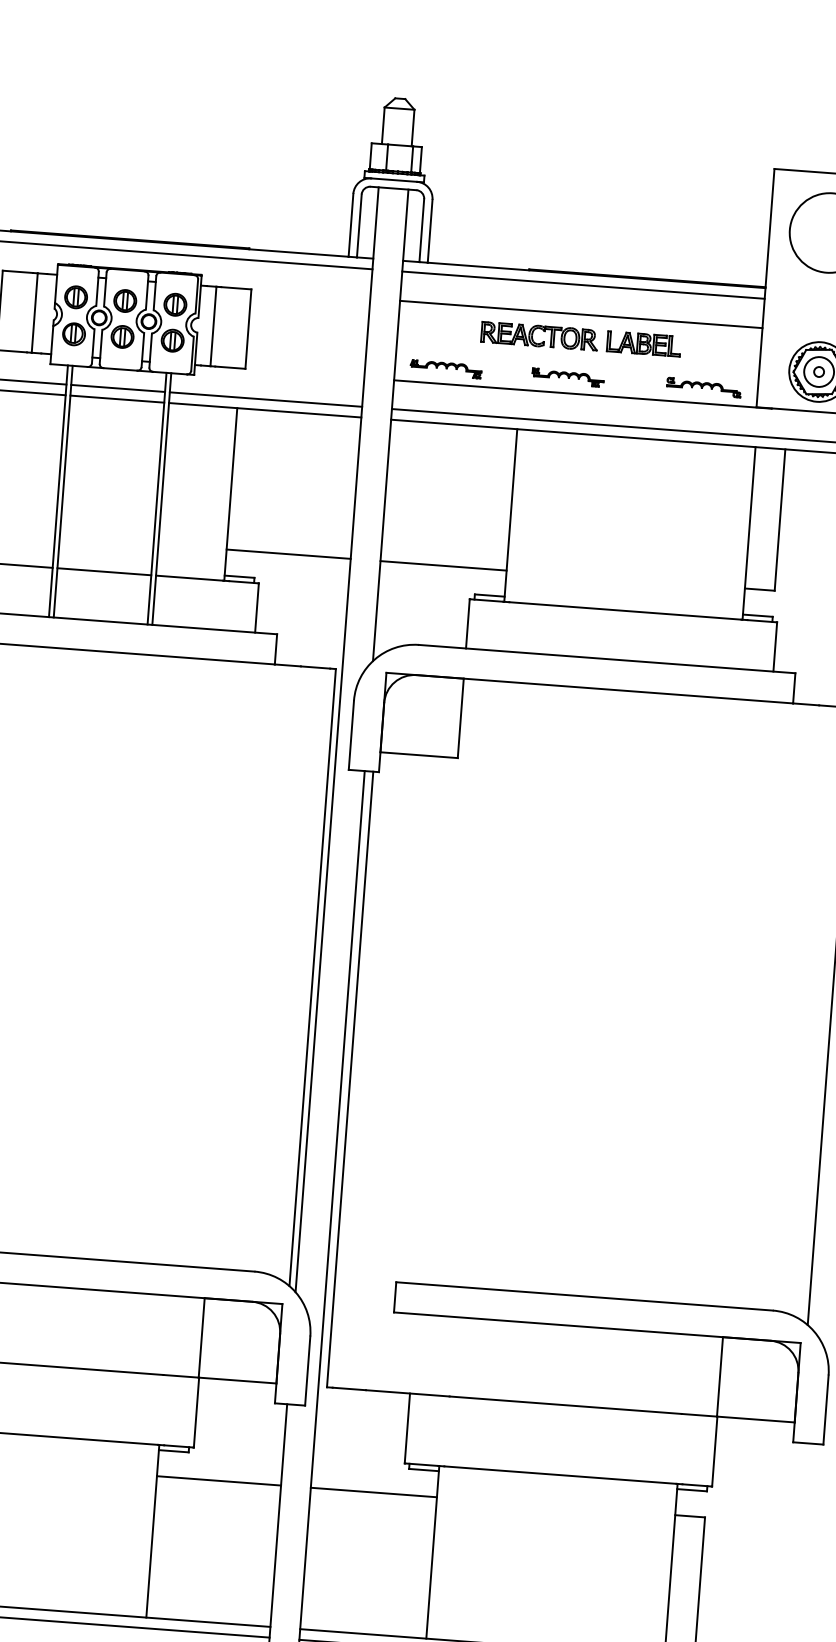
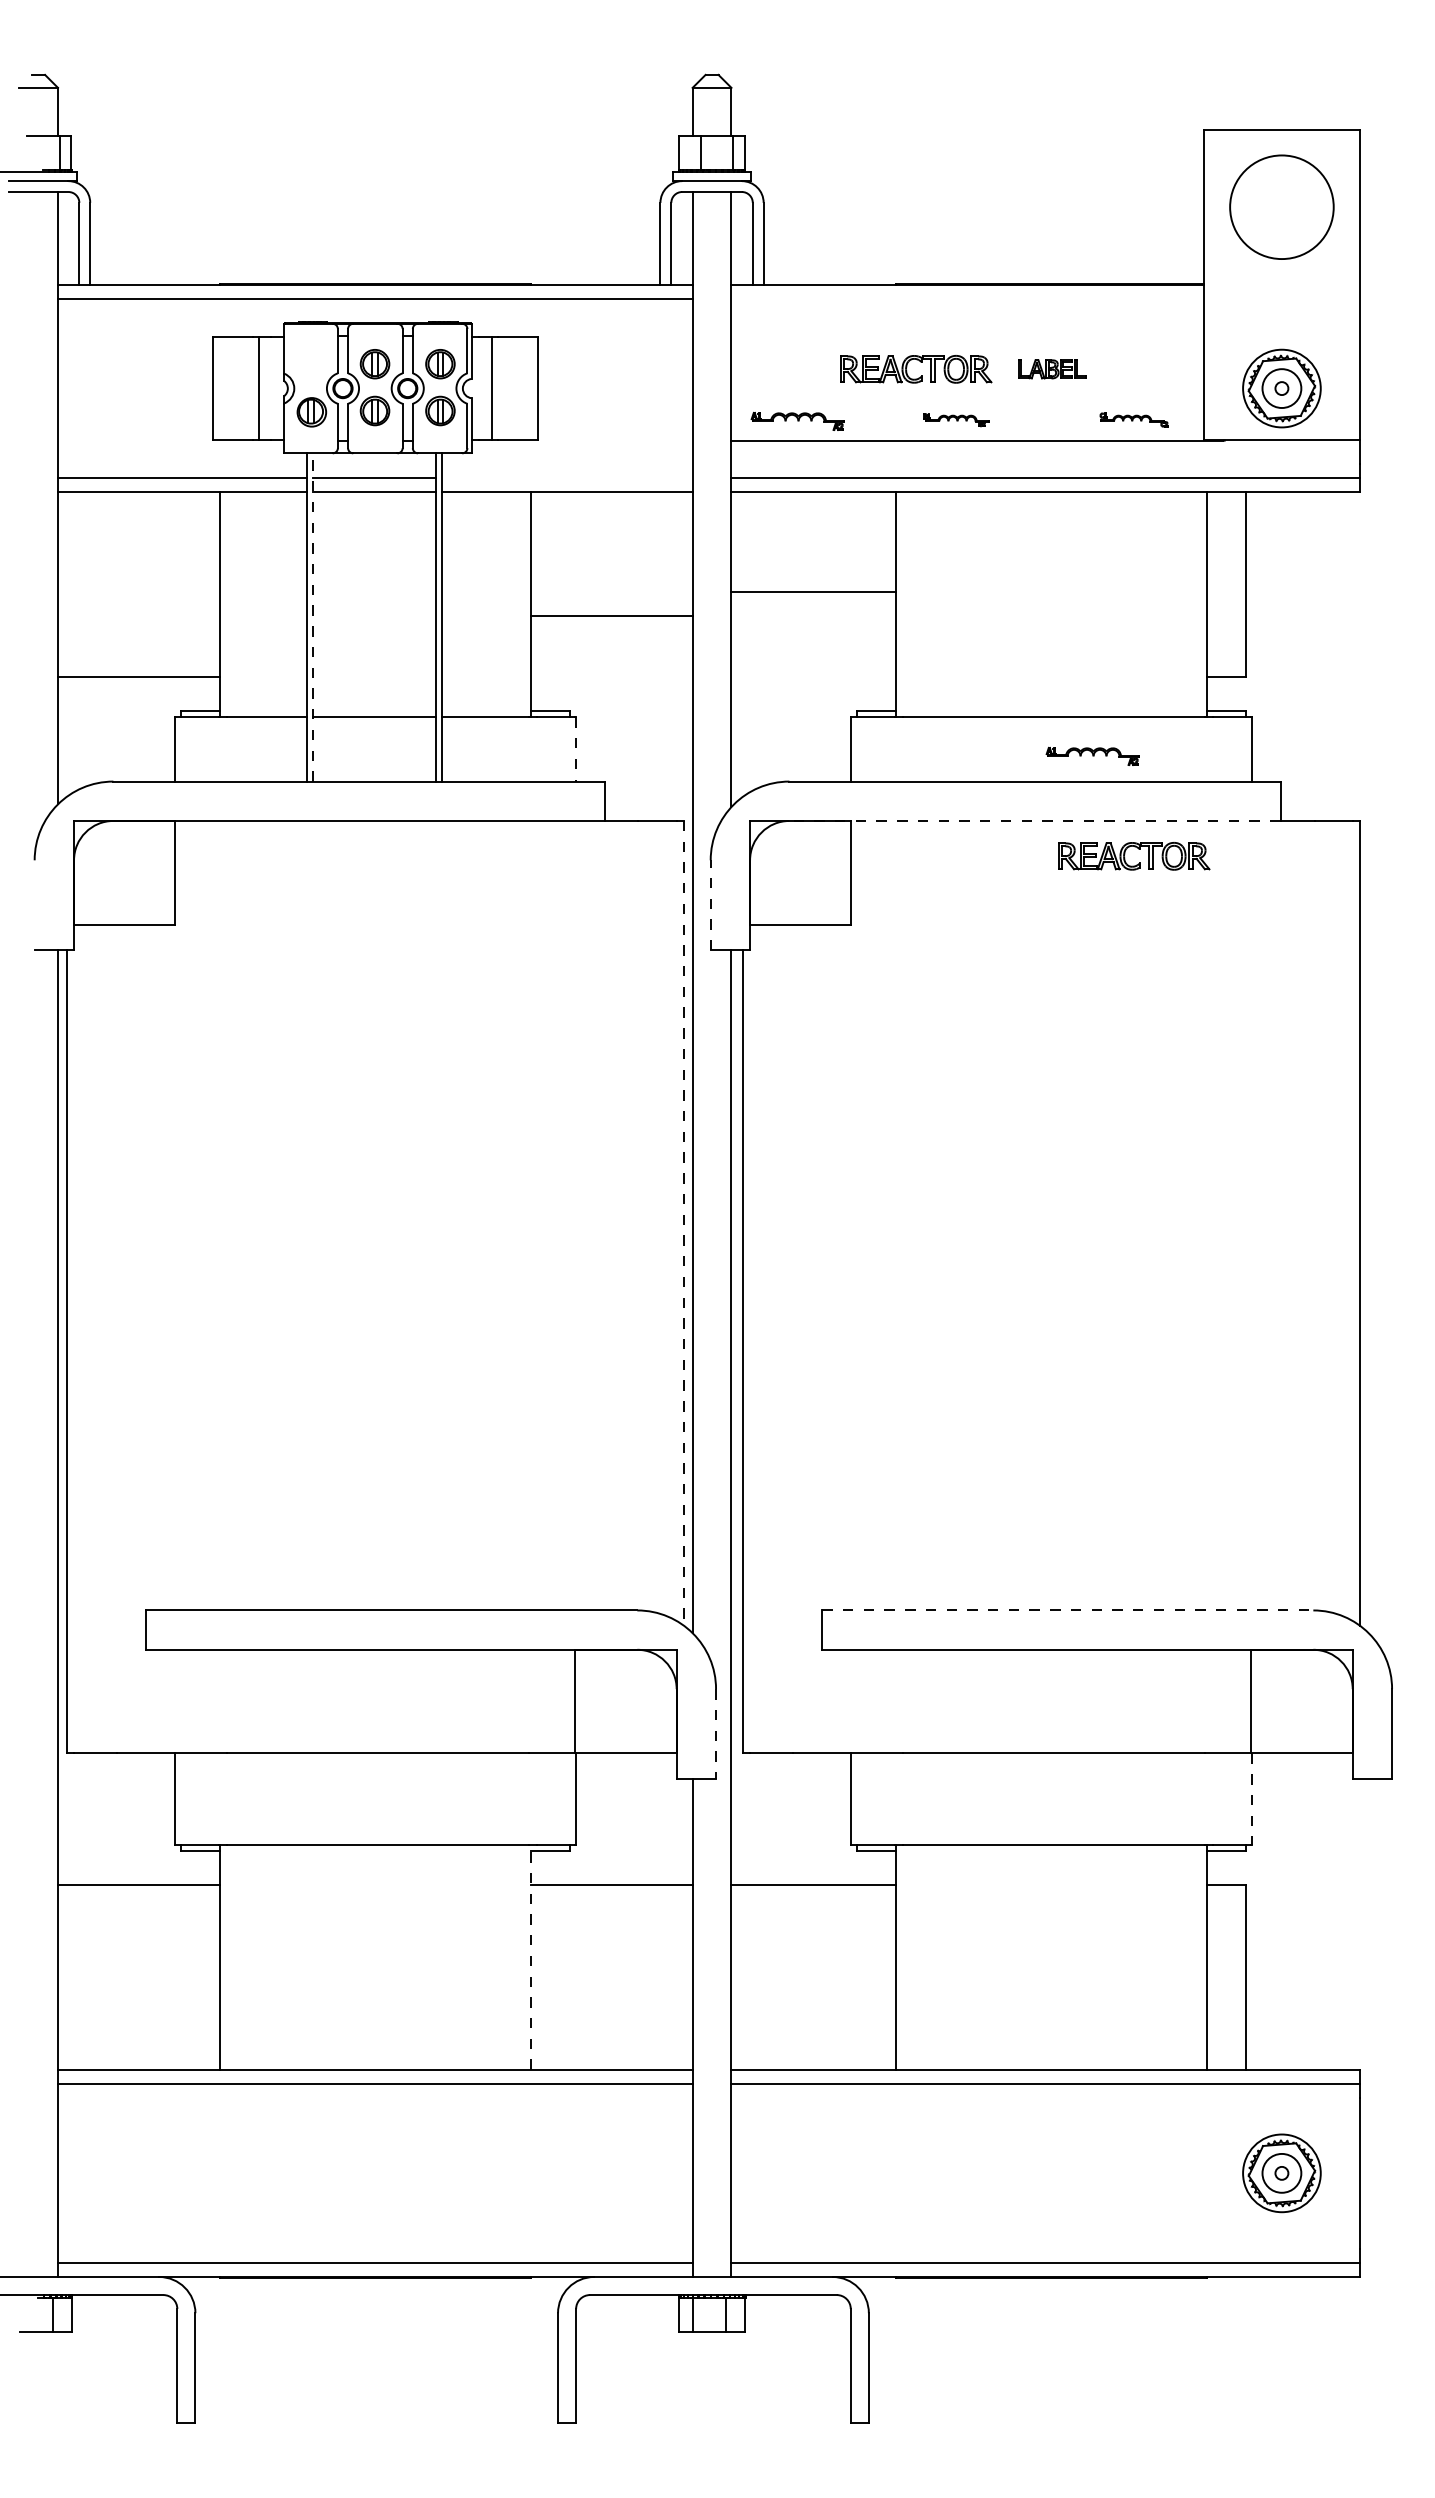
line: (583, 284) -> (967, 298), removed
part: (75, 297) -> (310, 364), removed
line: (581, 314) -> (967, 337), removed
part: (644, 344) -> (1052, 369), size x0.7
part: (567, 376) -> (956, 419), size x0.7
part: (703, 387) -> (1133, 419), size x0.7
line: (265, 399) -> (566, 478), removed
line: (63, 490) -> (313, 616), solid -> dashed
line: (288, 554) -> (611, 615), moved
line: (443, 565) -> (813, 591), moved
line: (256, 608) -> (575, 749), solid -> dashed
part: (652, 642) -> (1092, 755), added
line: (604, 688) -> (1034, 820), solid -> dashed
part: (682, 727) -> (1139, 862), added
line: (351, 734) -> (710, 904), solid -> dashed
line: (312, 977) -> (684, 1223), solid -> dashed
line: (584, 1296) -> (1067, 1610), solid -> dashed
line: (308, 1371) -> (716, 1734), solid -> dashed
line: (714, 1451) -> (1251, 1799), solid -> dashed
line: (152, 1531) -> (530, 1957), solid -> dashed

